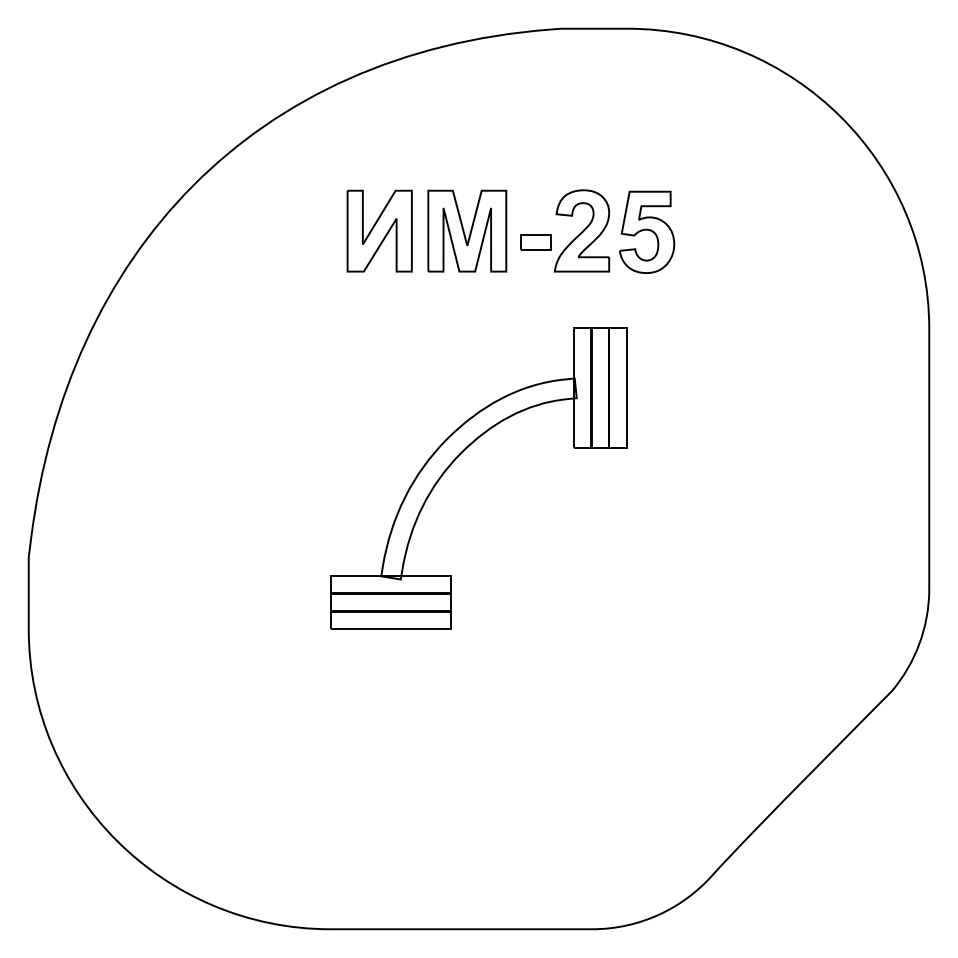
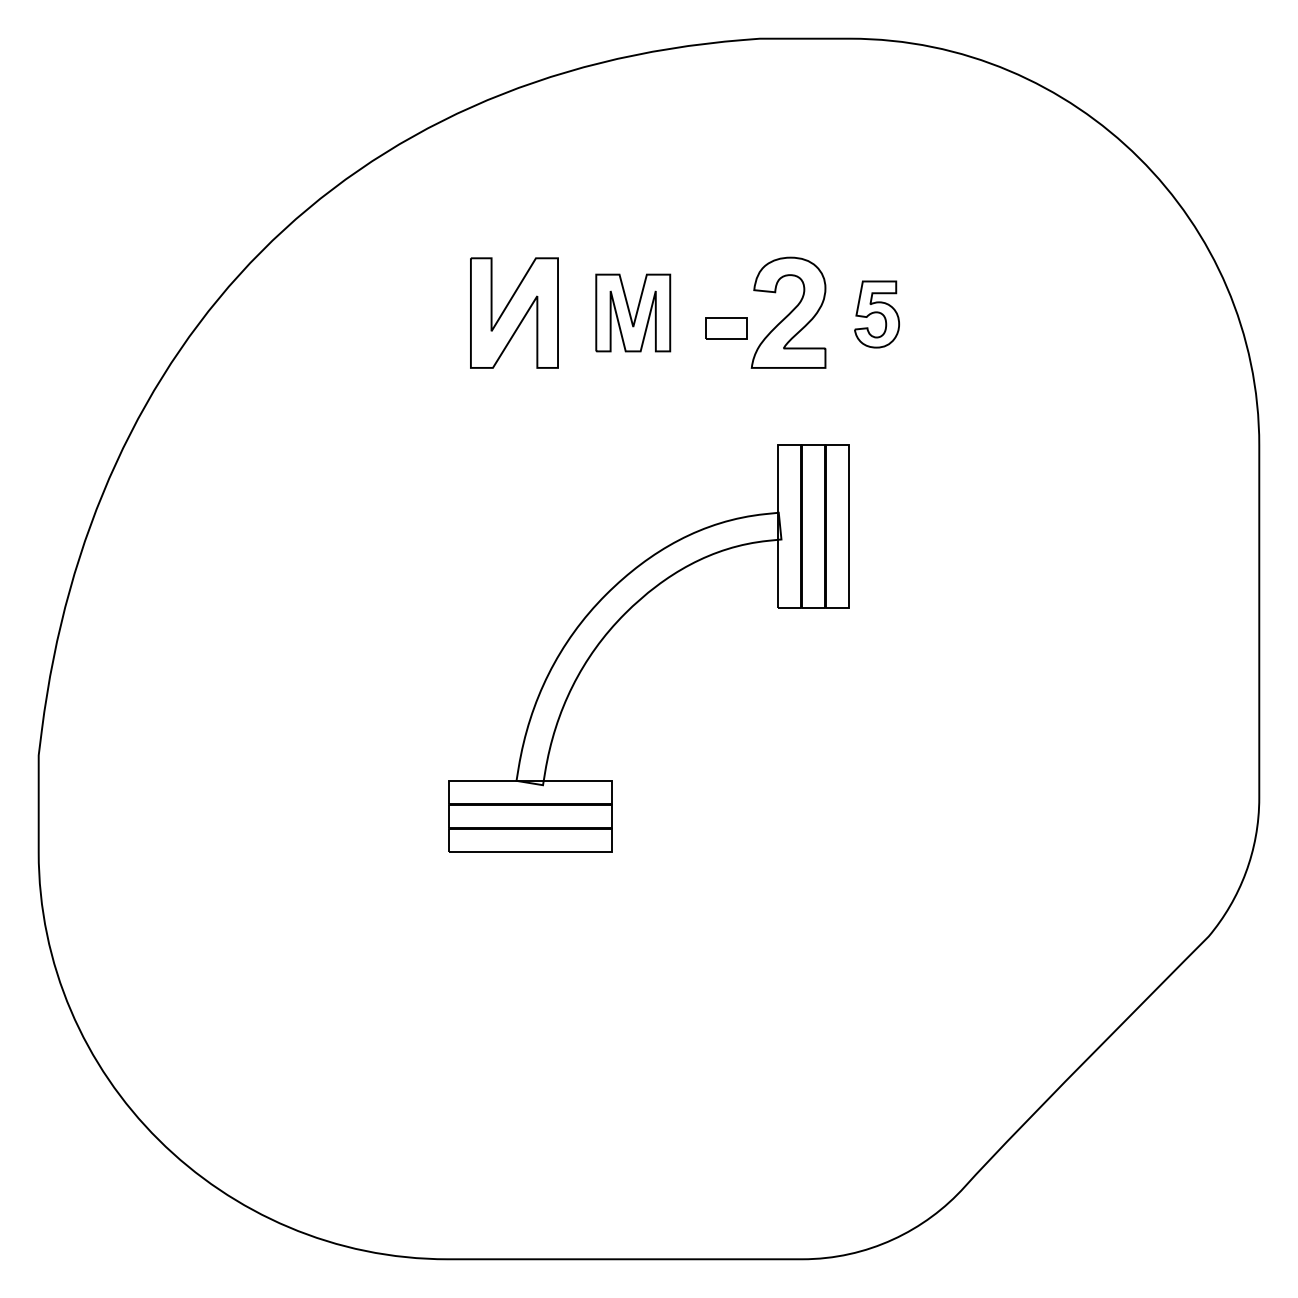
part: (467, 230) -> (633, 312), size x0.7
part: (647, 231) -> (877, 313), size x0.6

